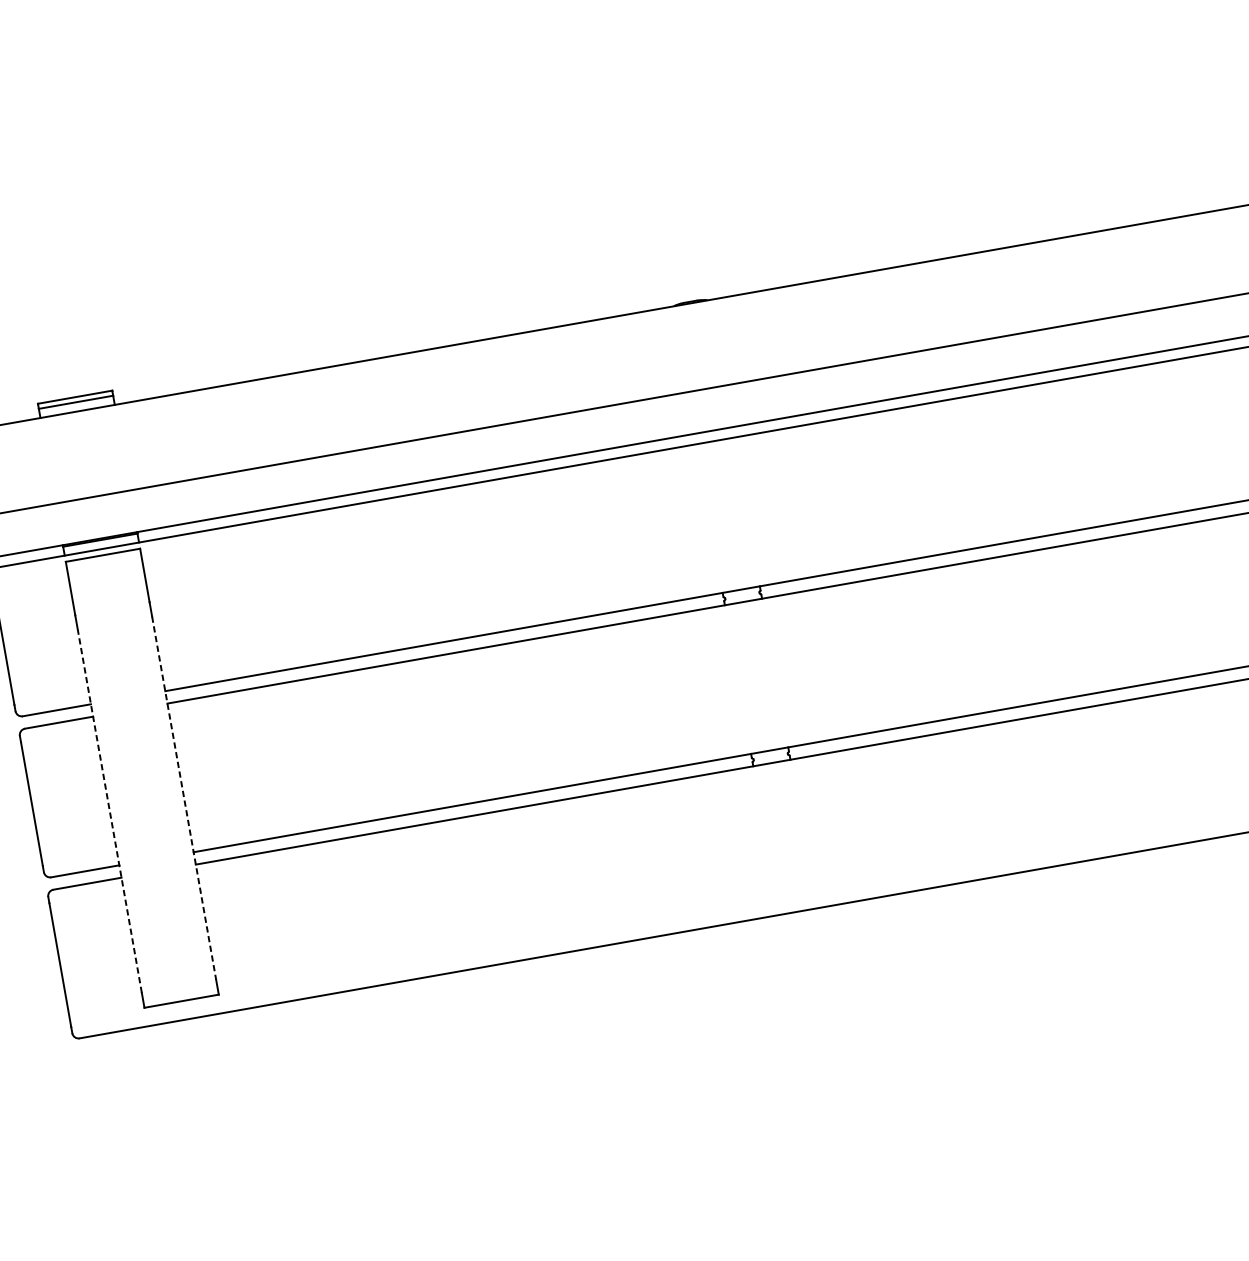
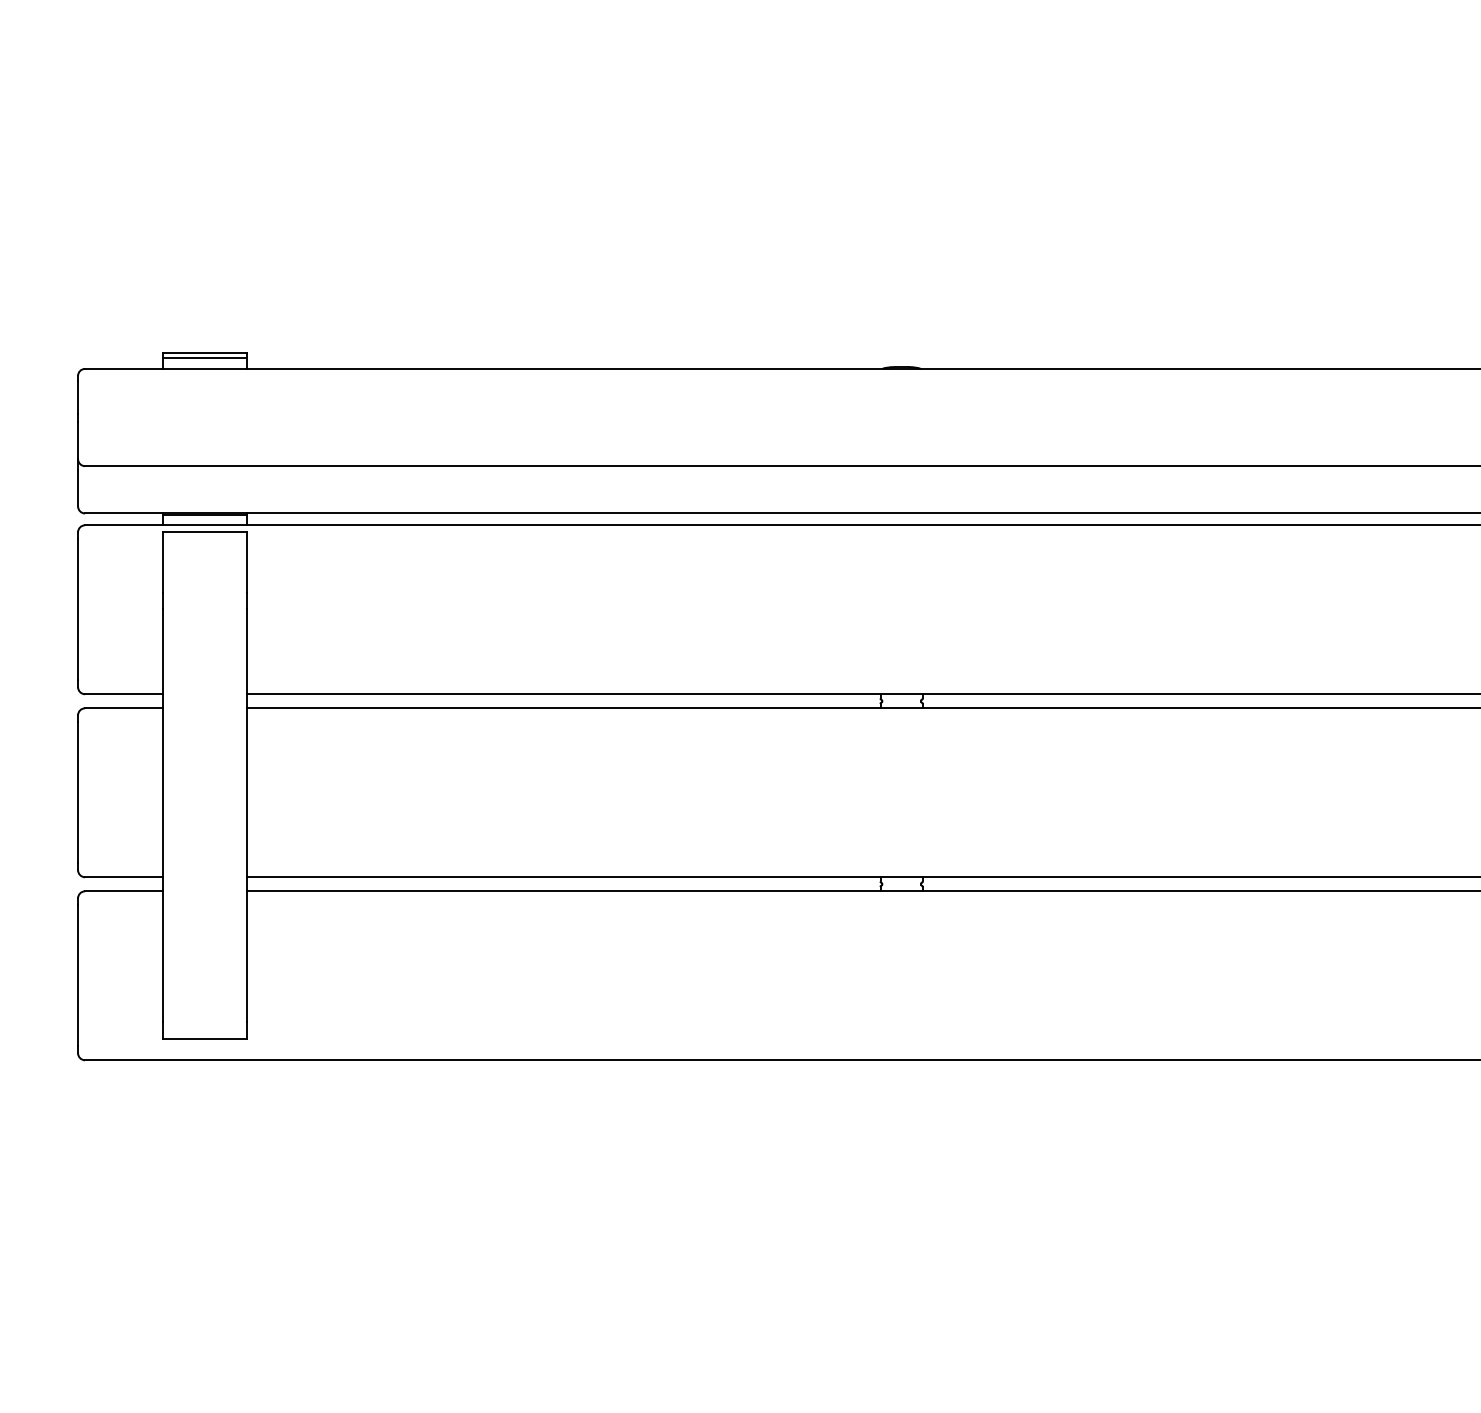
line: (184, 798) -> (247, 816), dashed -> solid
line: (109, 810) -> (162, 815), dashed -> solid

